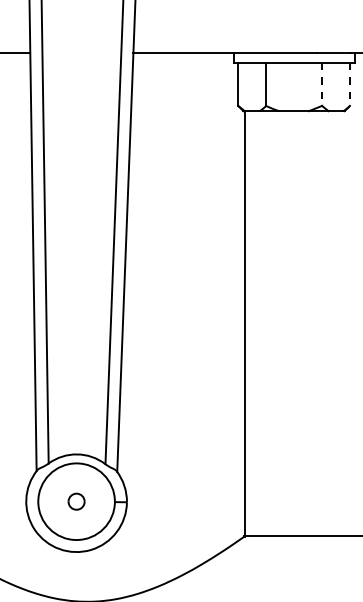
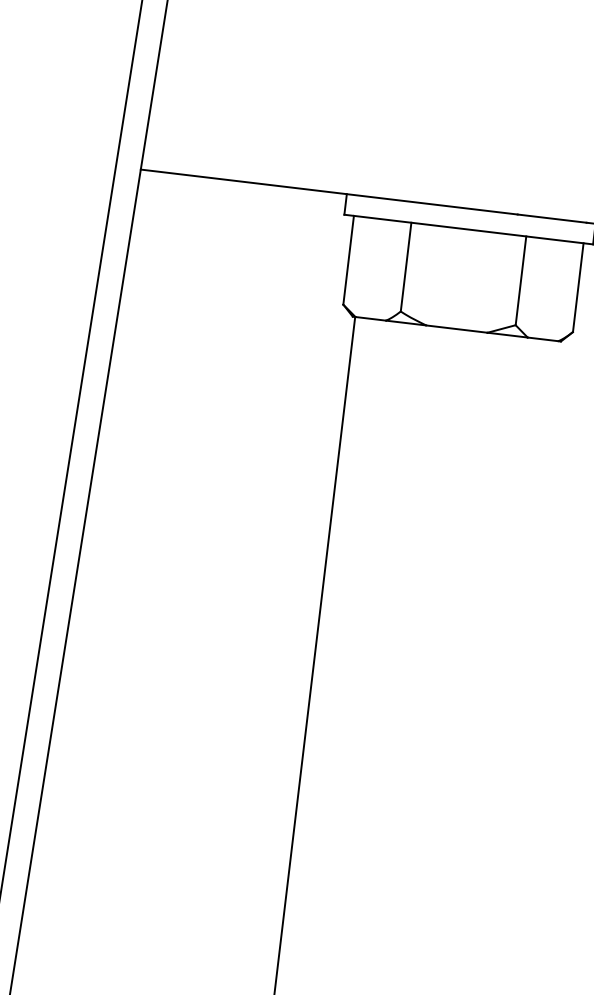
line: (322, 84) -> (521, 281), dashed -> solid
line: (349, 84) -> (577, 287), dashed -> solid

